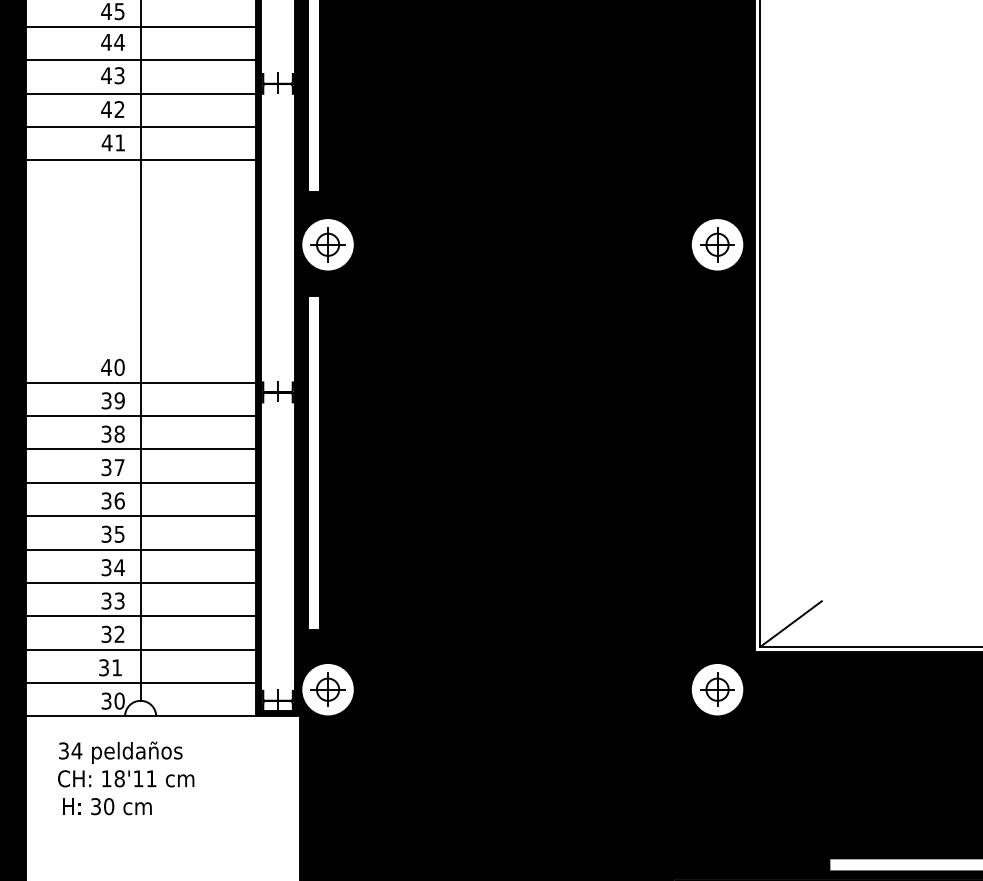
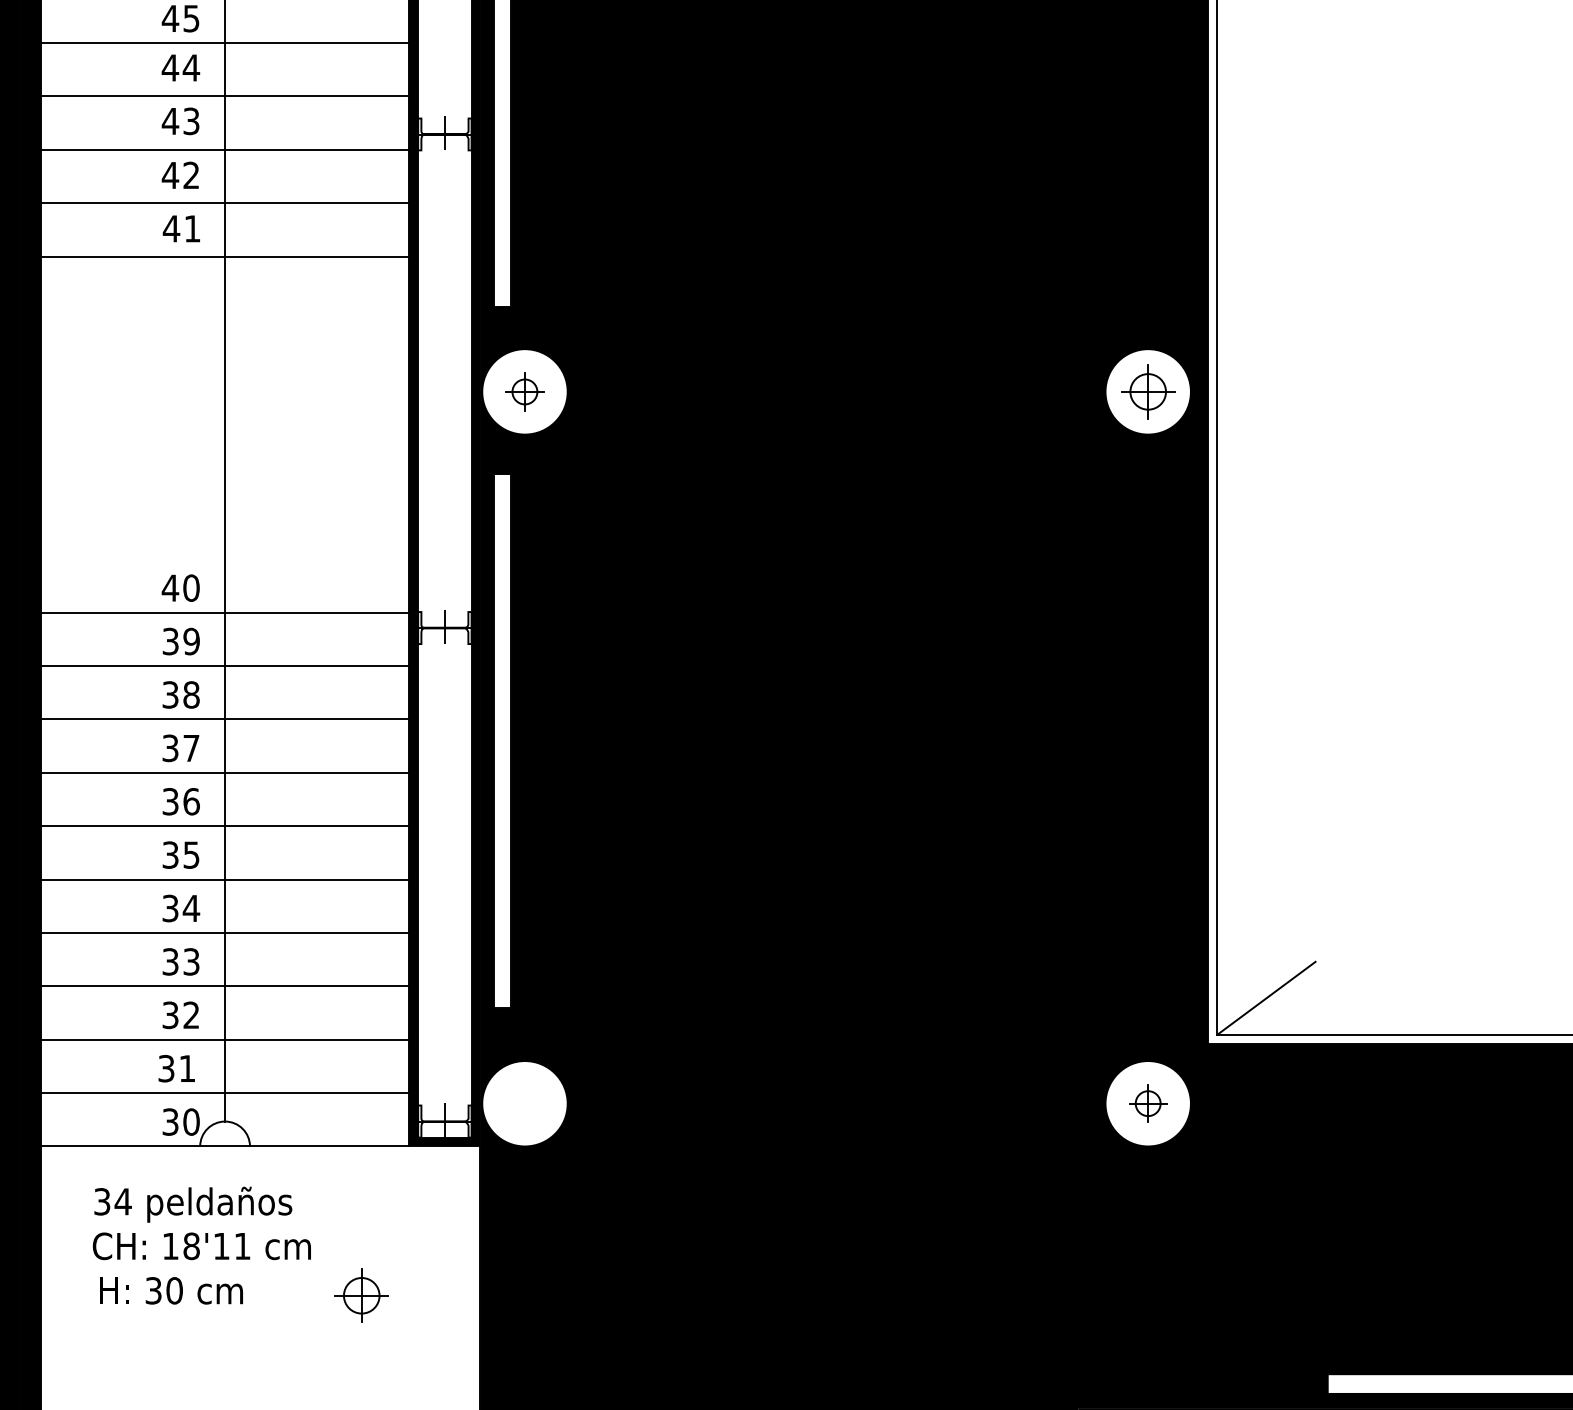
part: (327, 244) -> (524, 391), size x0.7
part: (327, 689) -> (360, 1295), moved
part: (717, 689) -> (1148, 1103), size x0.7

